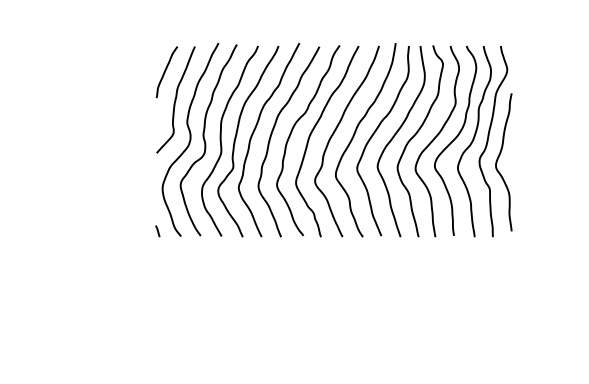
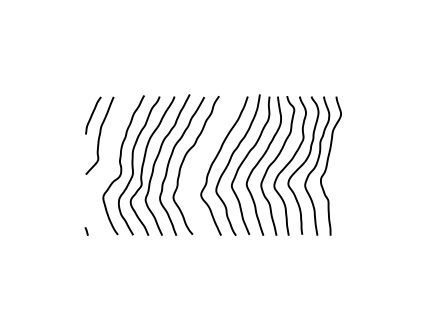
curve: (312, 133) -> (199, 160), removed
curve: (190, 139) -> (110, 164), removed
curve: (498, 162) -> (334, 181), removed

